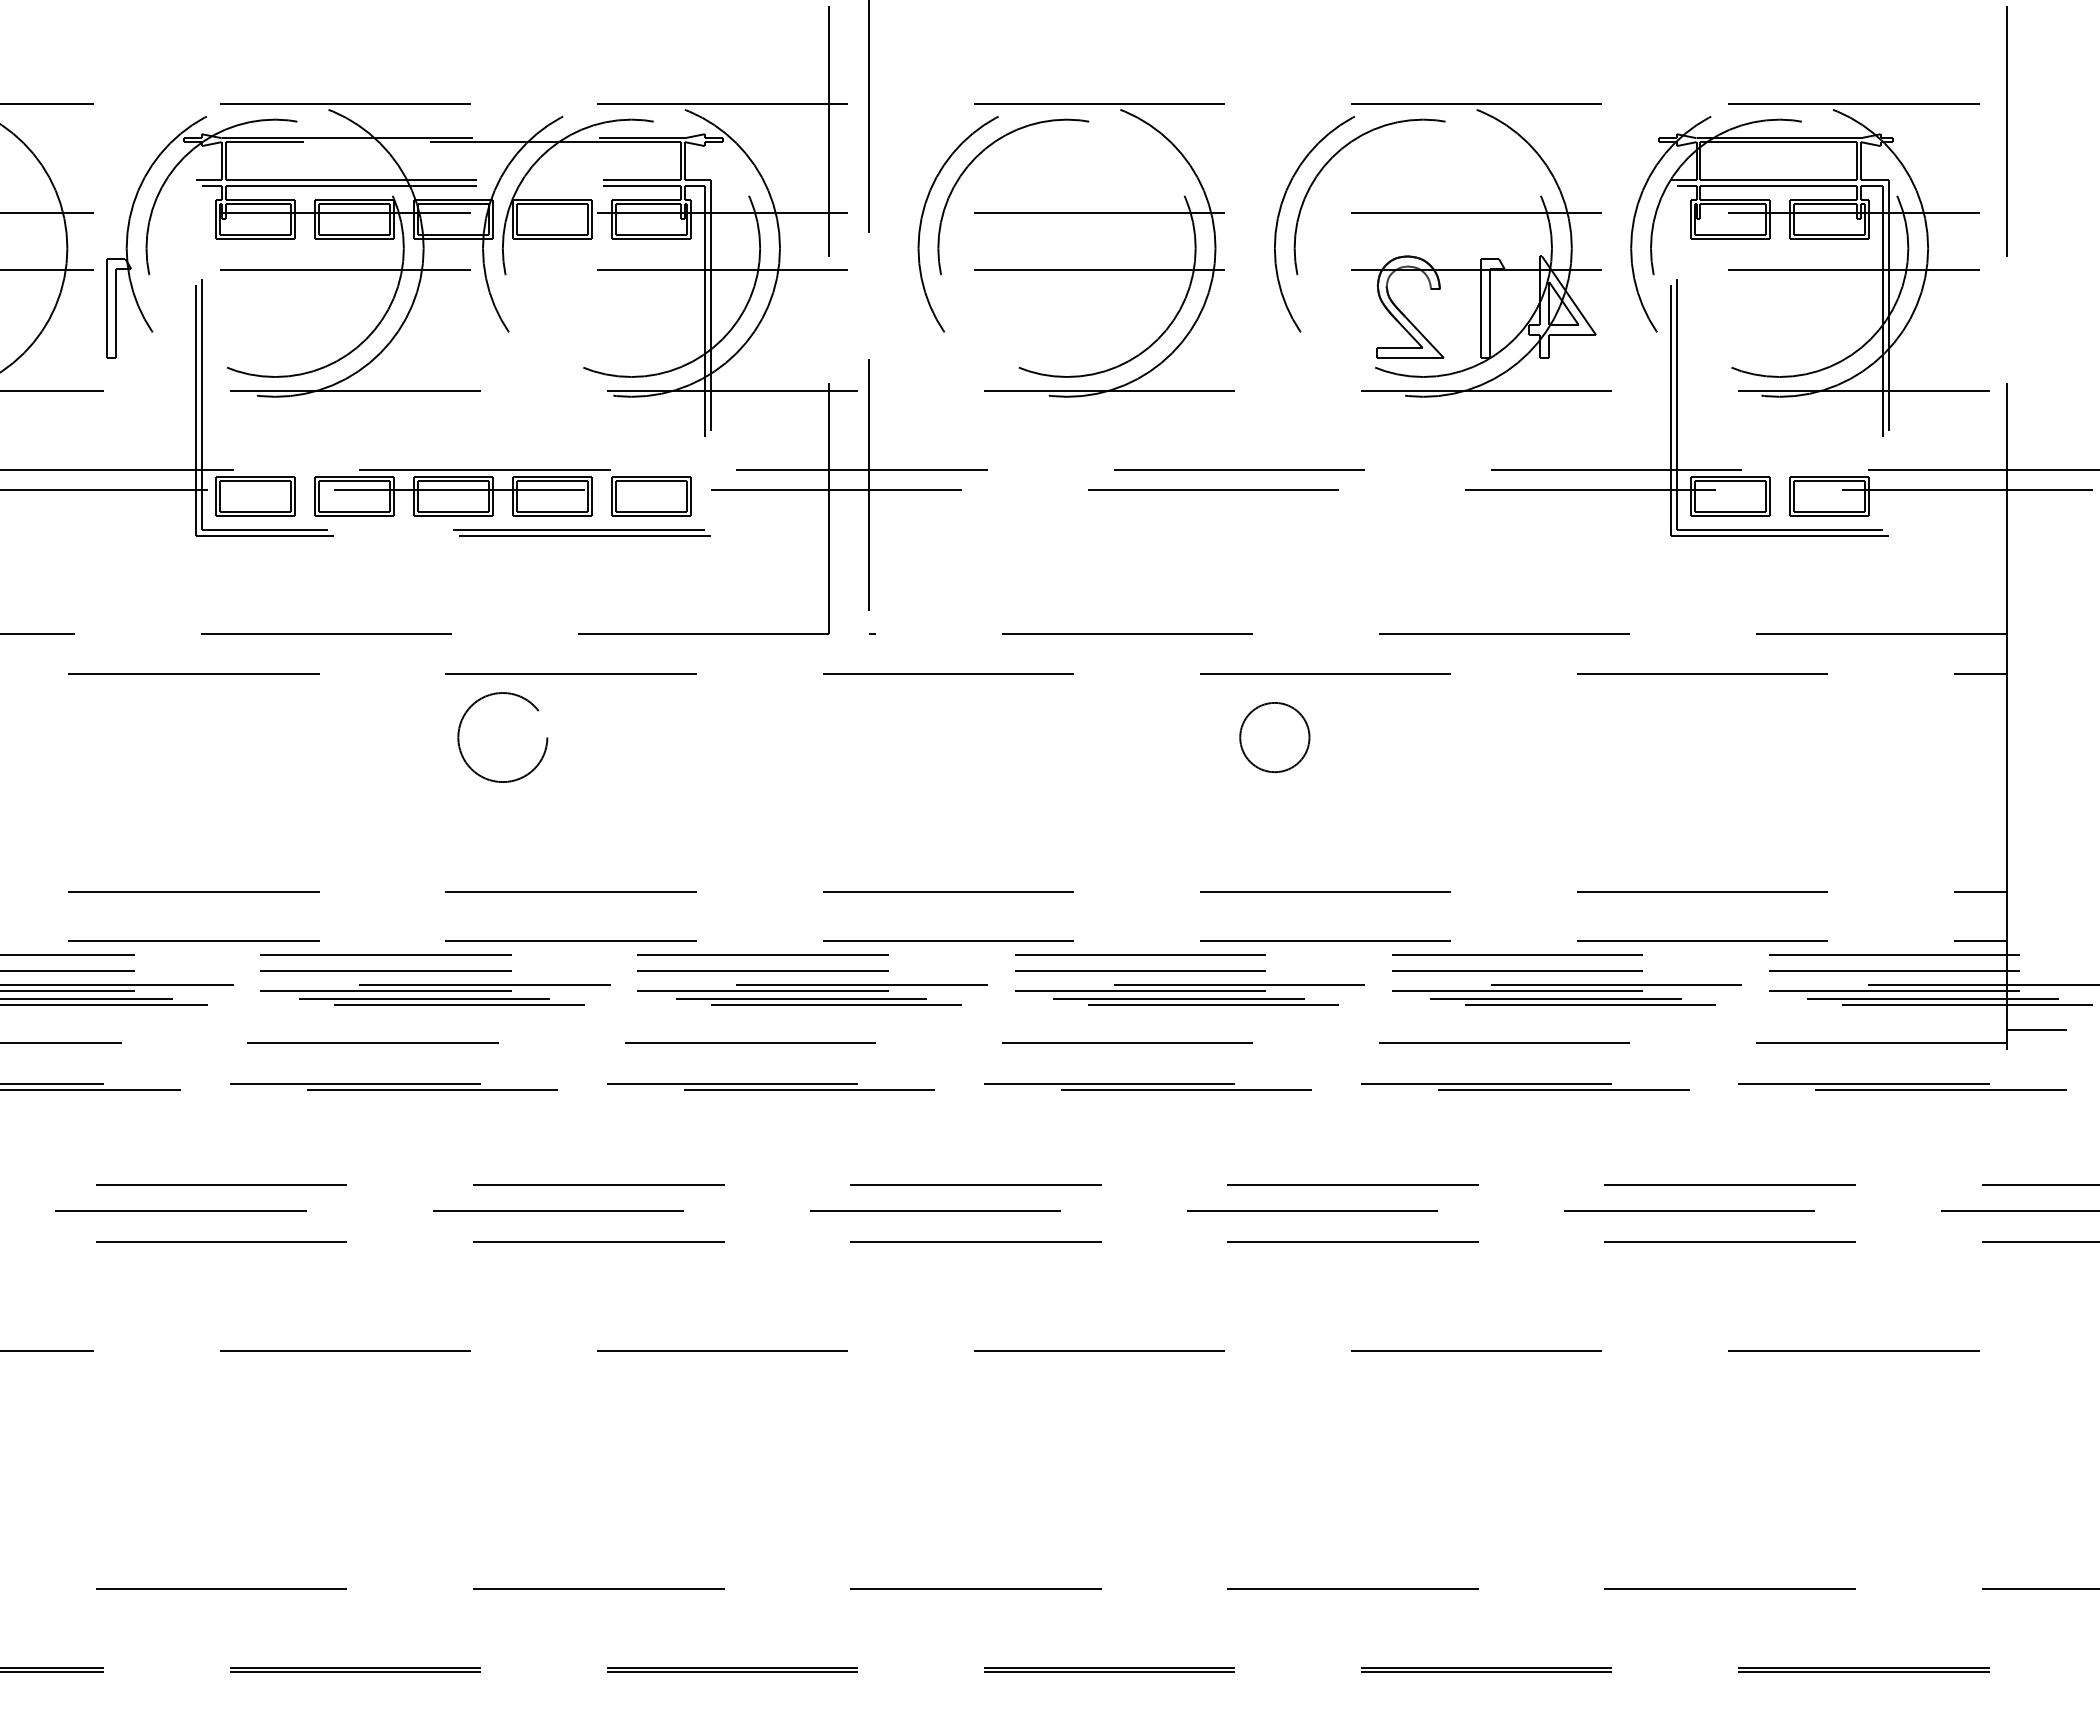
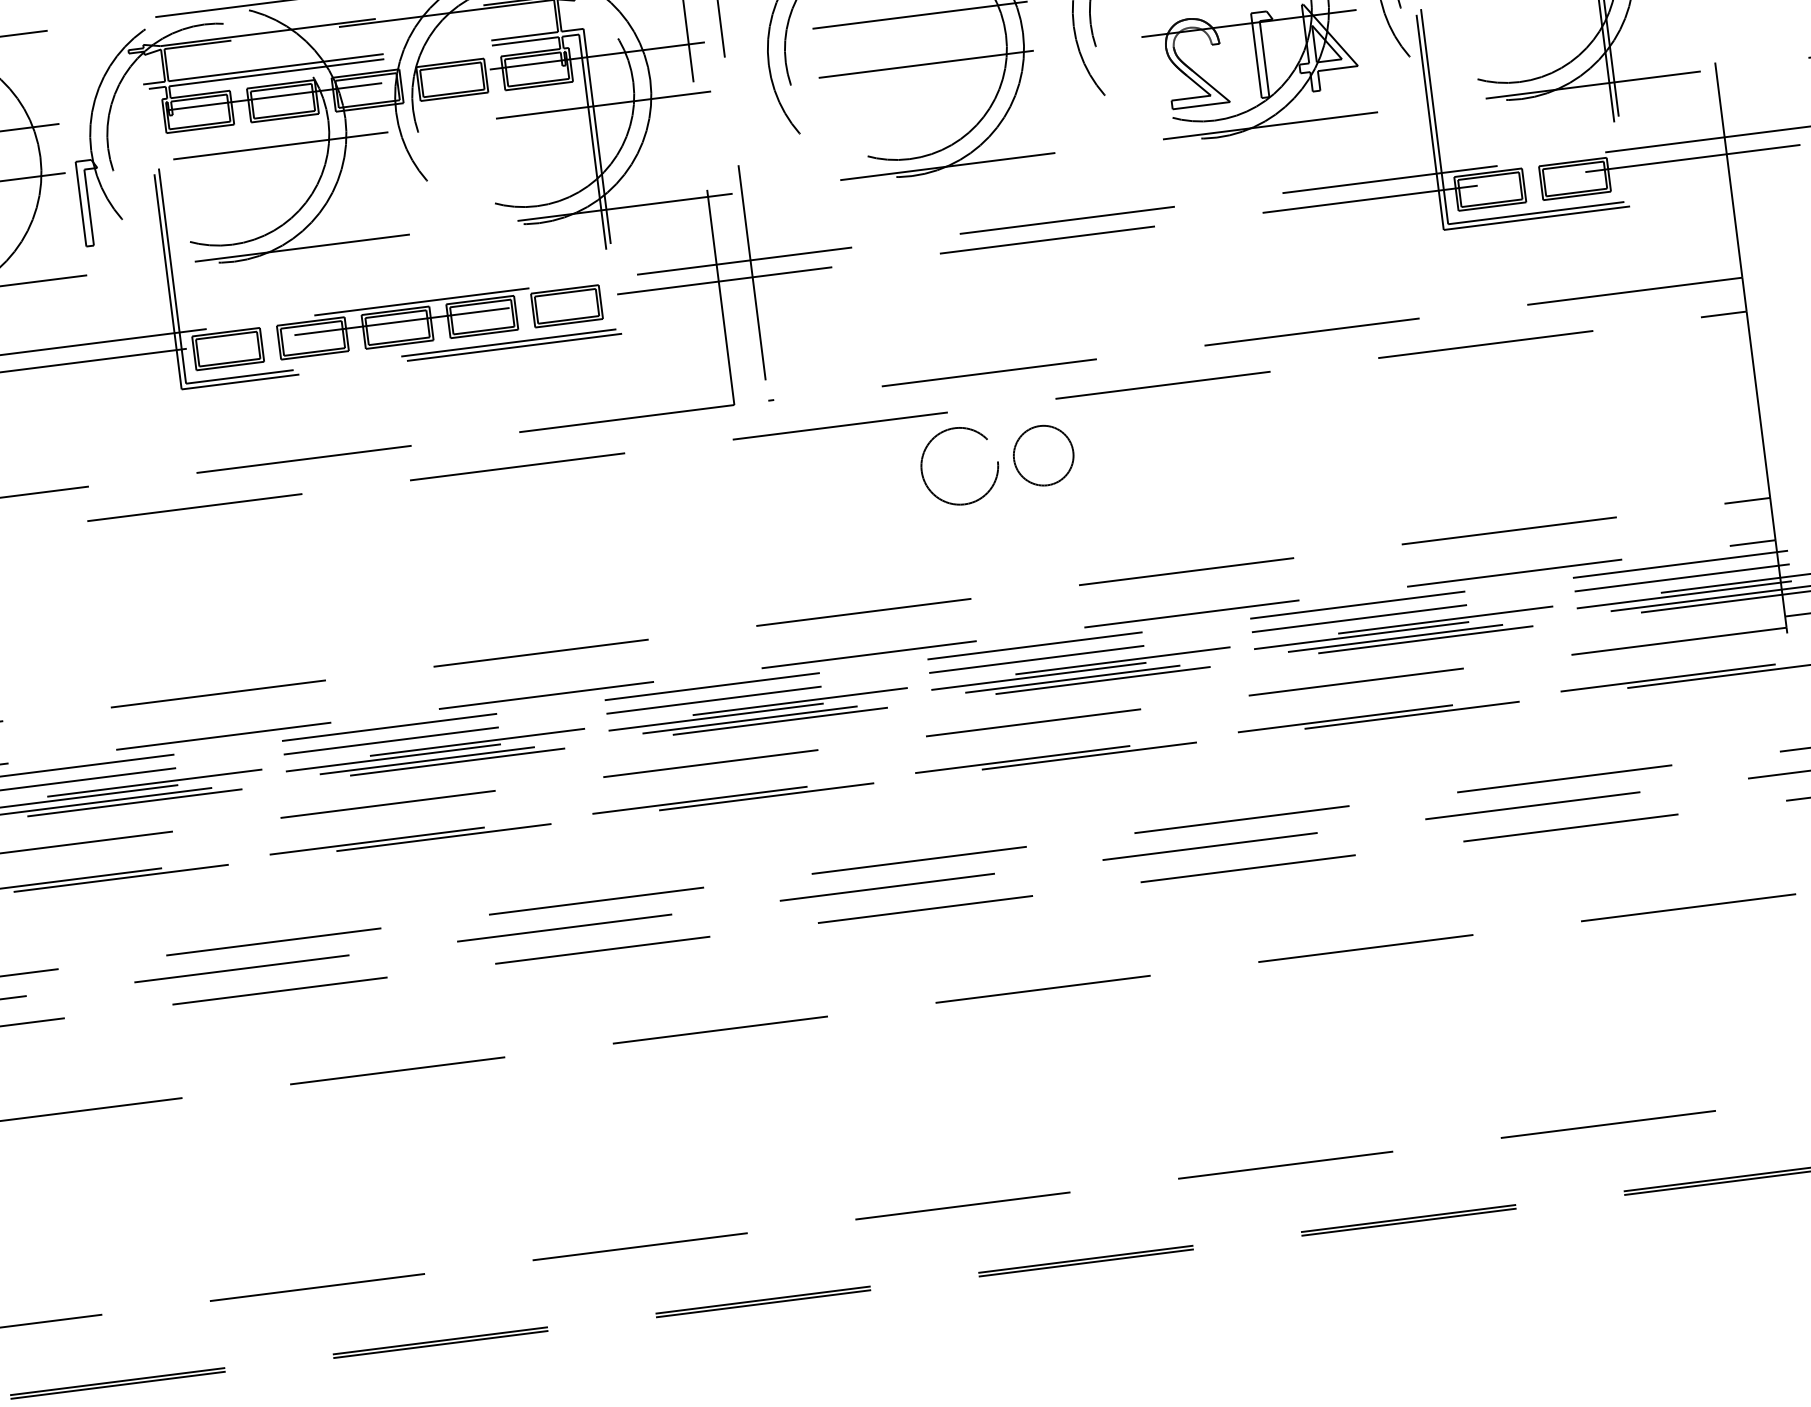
circle: (502, 737) -> (959, 466), moved
circle: (1274, 737) -> (1043, 455), moved

